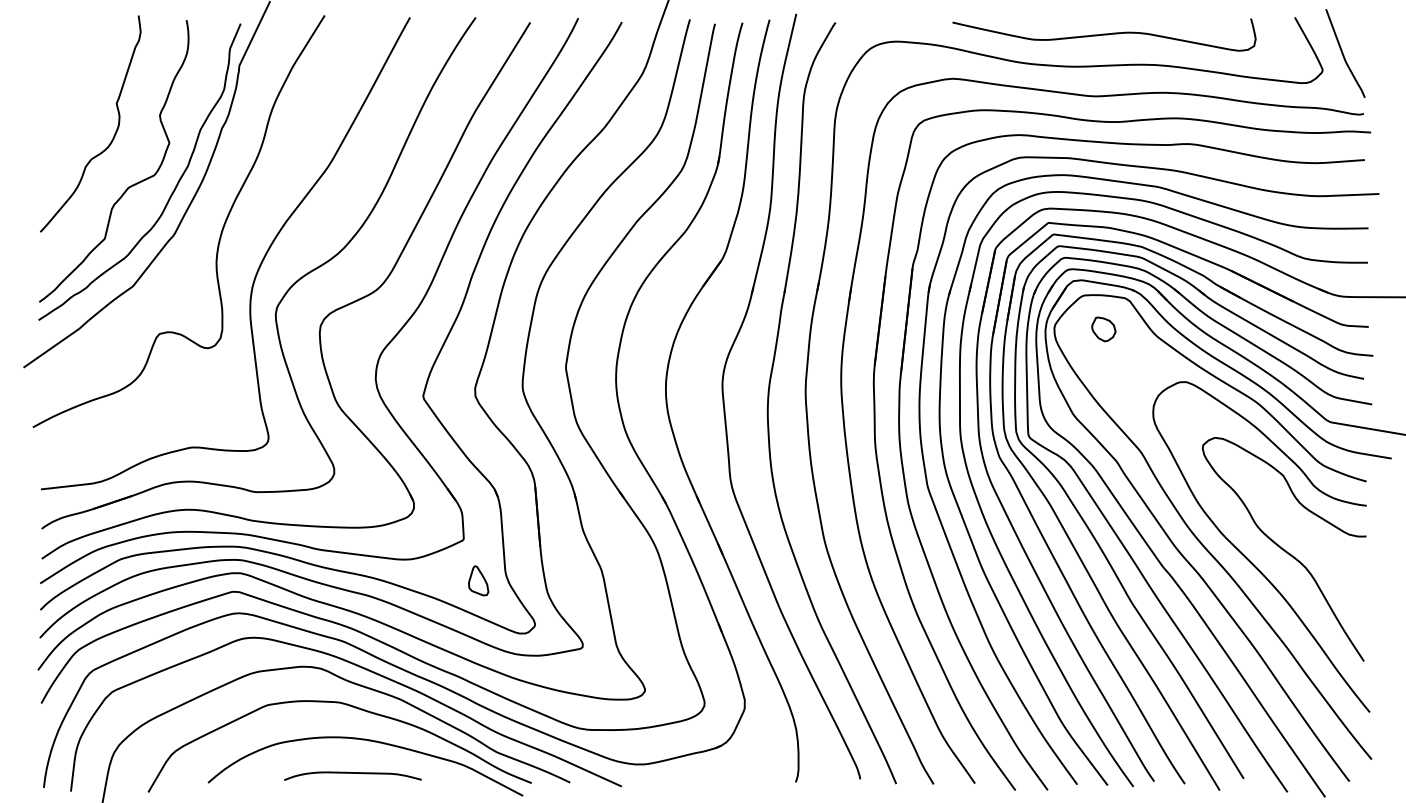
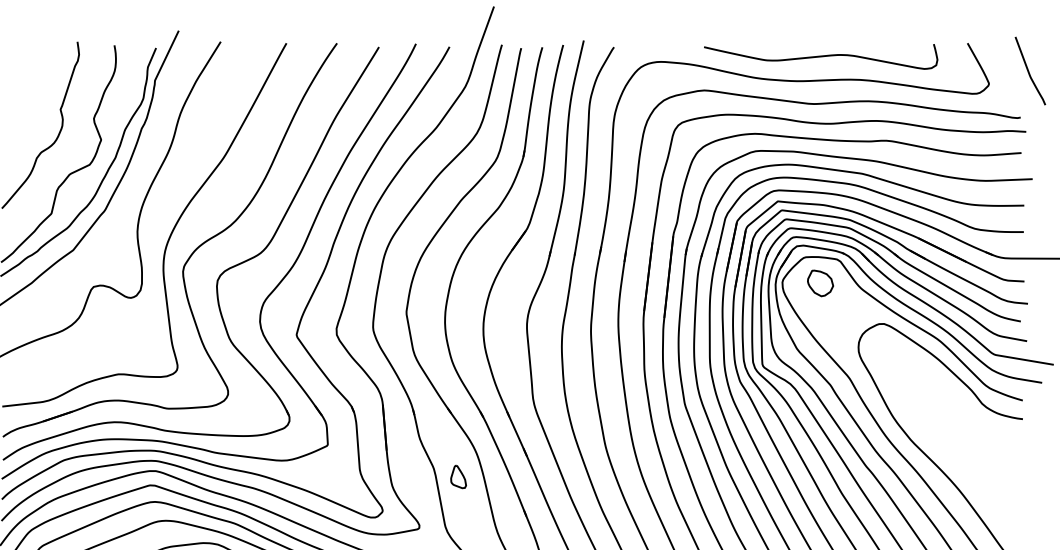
curve: (1343, 53) -> (1028, 71), moved
part: (1103, 329) -> (820, 283), size x1.4
curve: (1283, 549) -> (958, 452), removed
part: (478, 580) -> (458, 476), moved

